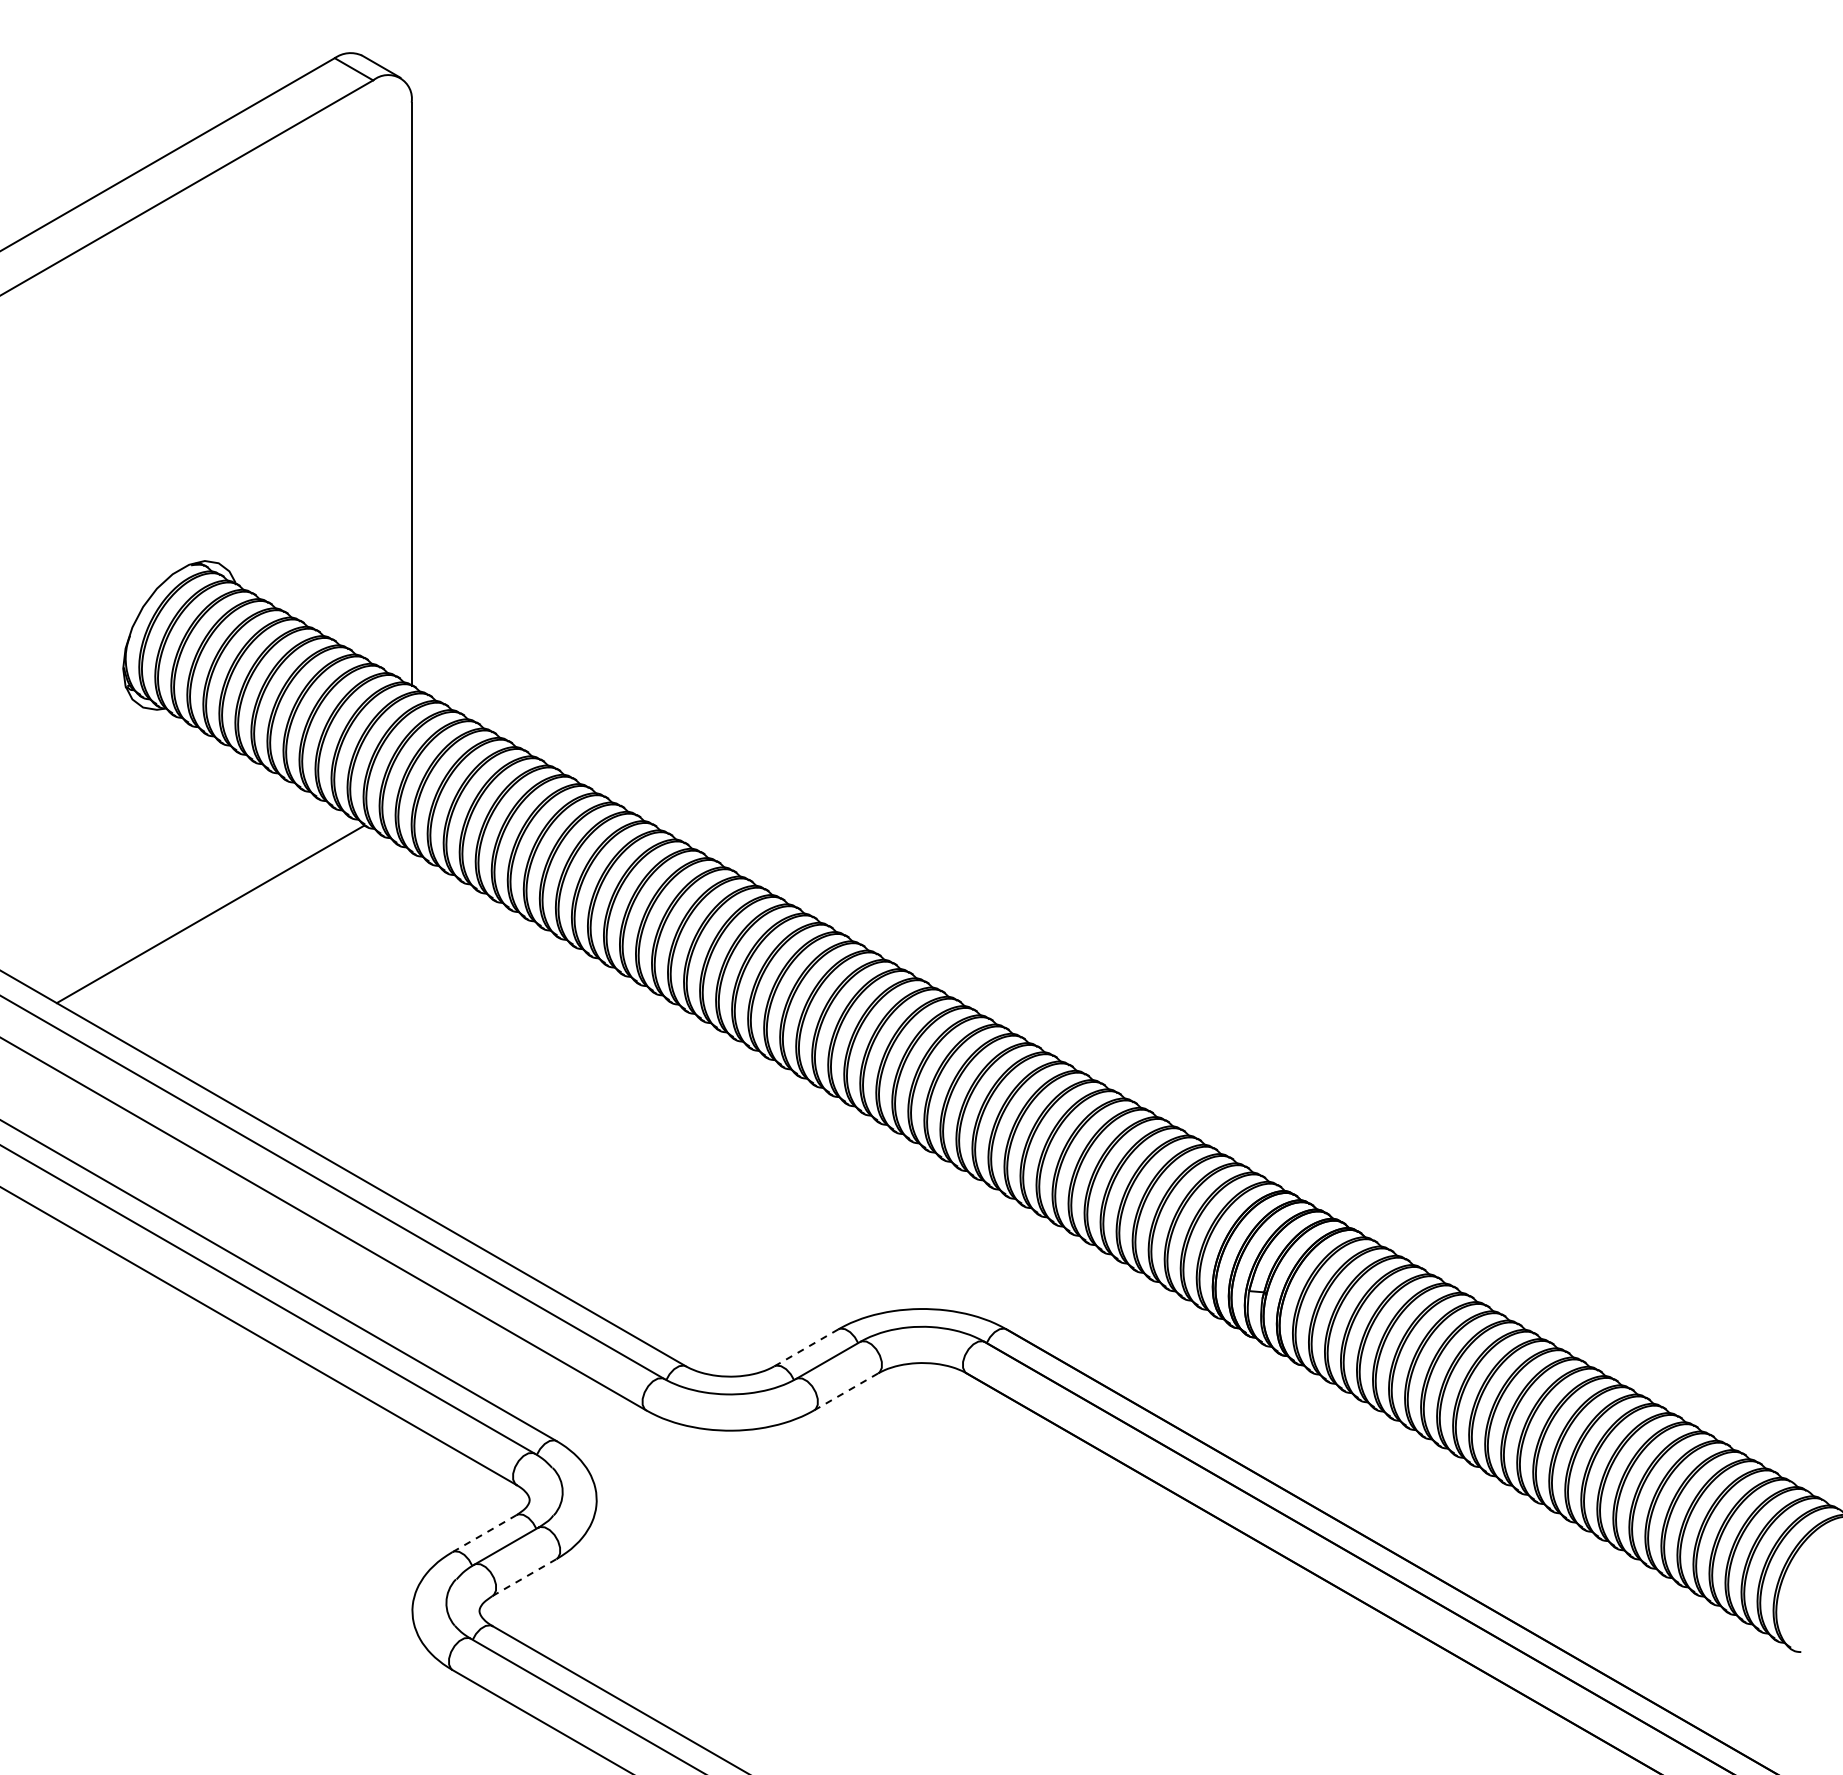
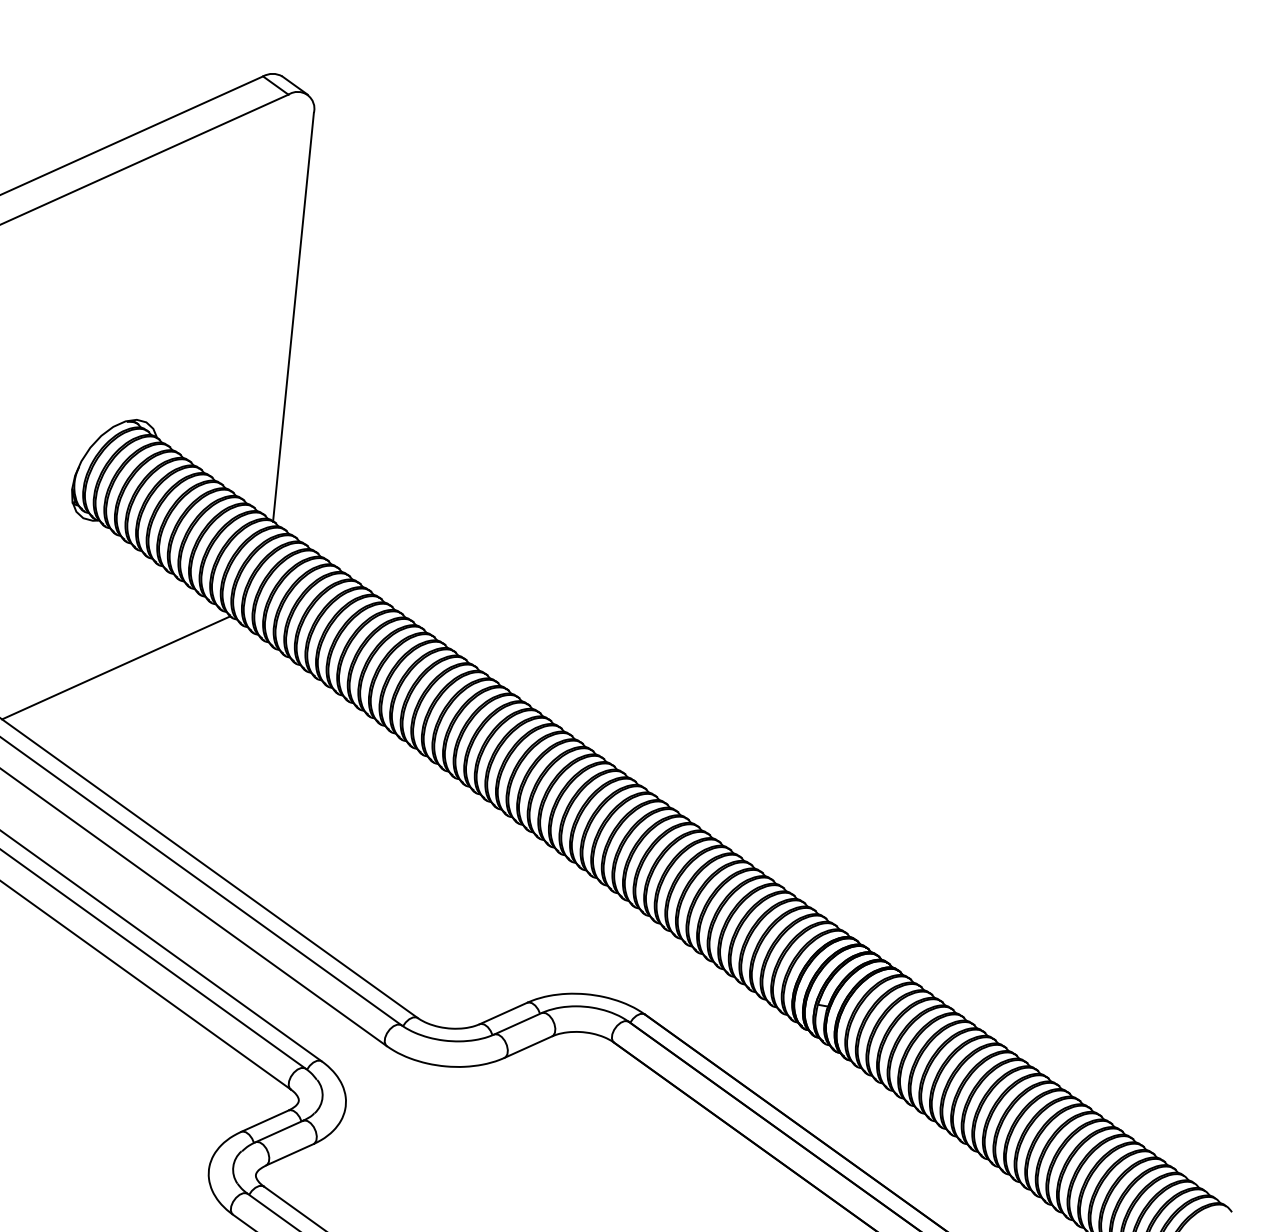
line: (806, 1347) -> (503, 1013), dashed -> solid
line: (846, 1391) -> (528, 1046), dashed -> solid
line: (484, 1533) -> (264, 1121), dashed -> solid
line: (524, 1577) -> (289, 1154), dashed -> solid

